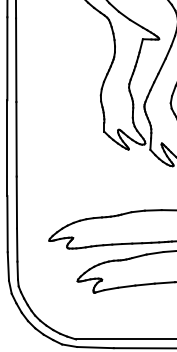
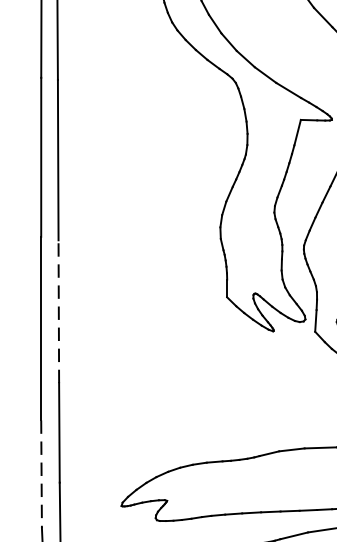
line: (16, 138) -> (58, 310), solid -> dashed
line: (7, 224) -> (41, 474), solid -> dashed

